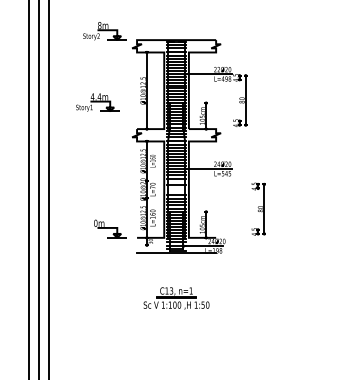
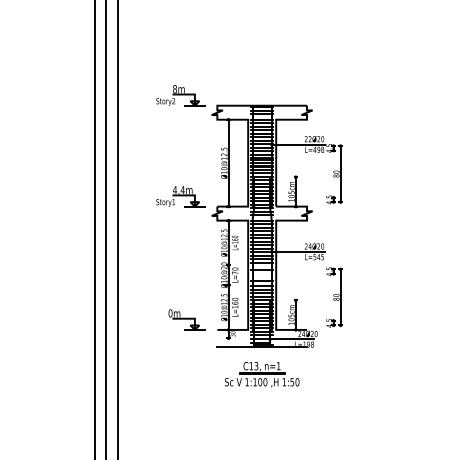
part: (97, 102) -> (180, 196), moved
part: (258, 209) -> (334, 297), moved
part: (175, 298) -> (261, 374), moved

